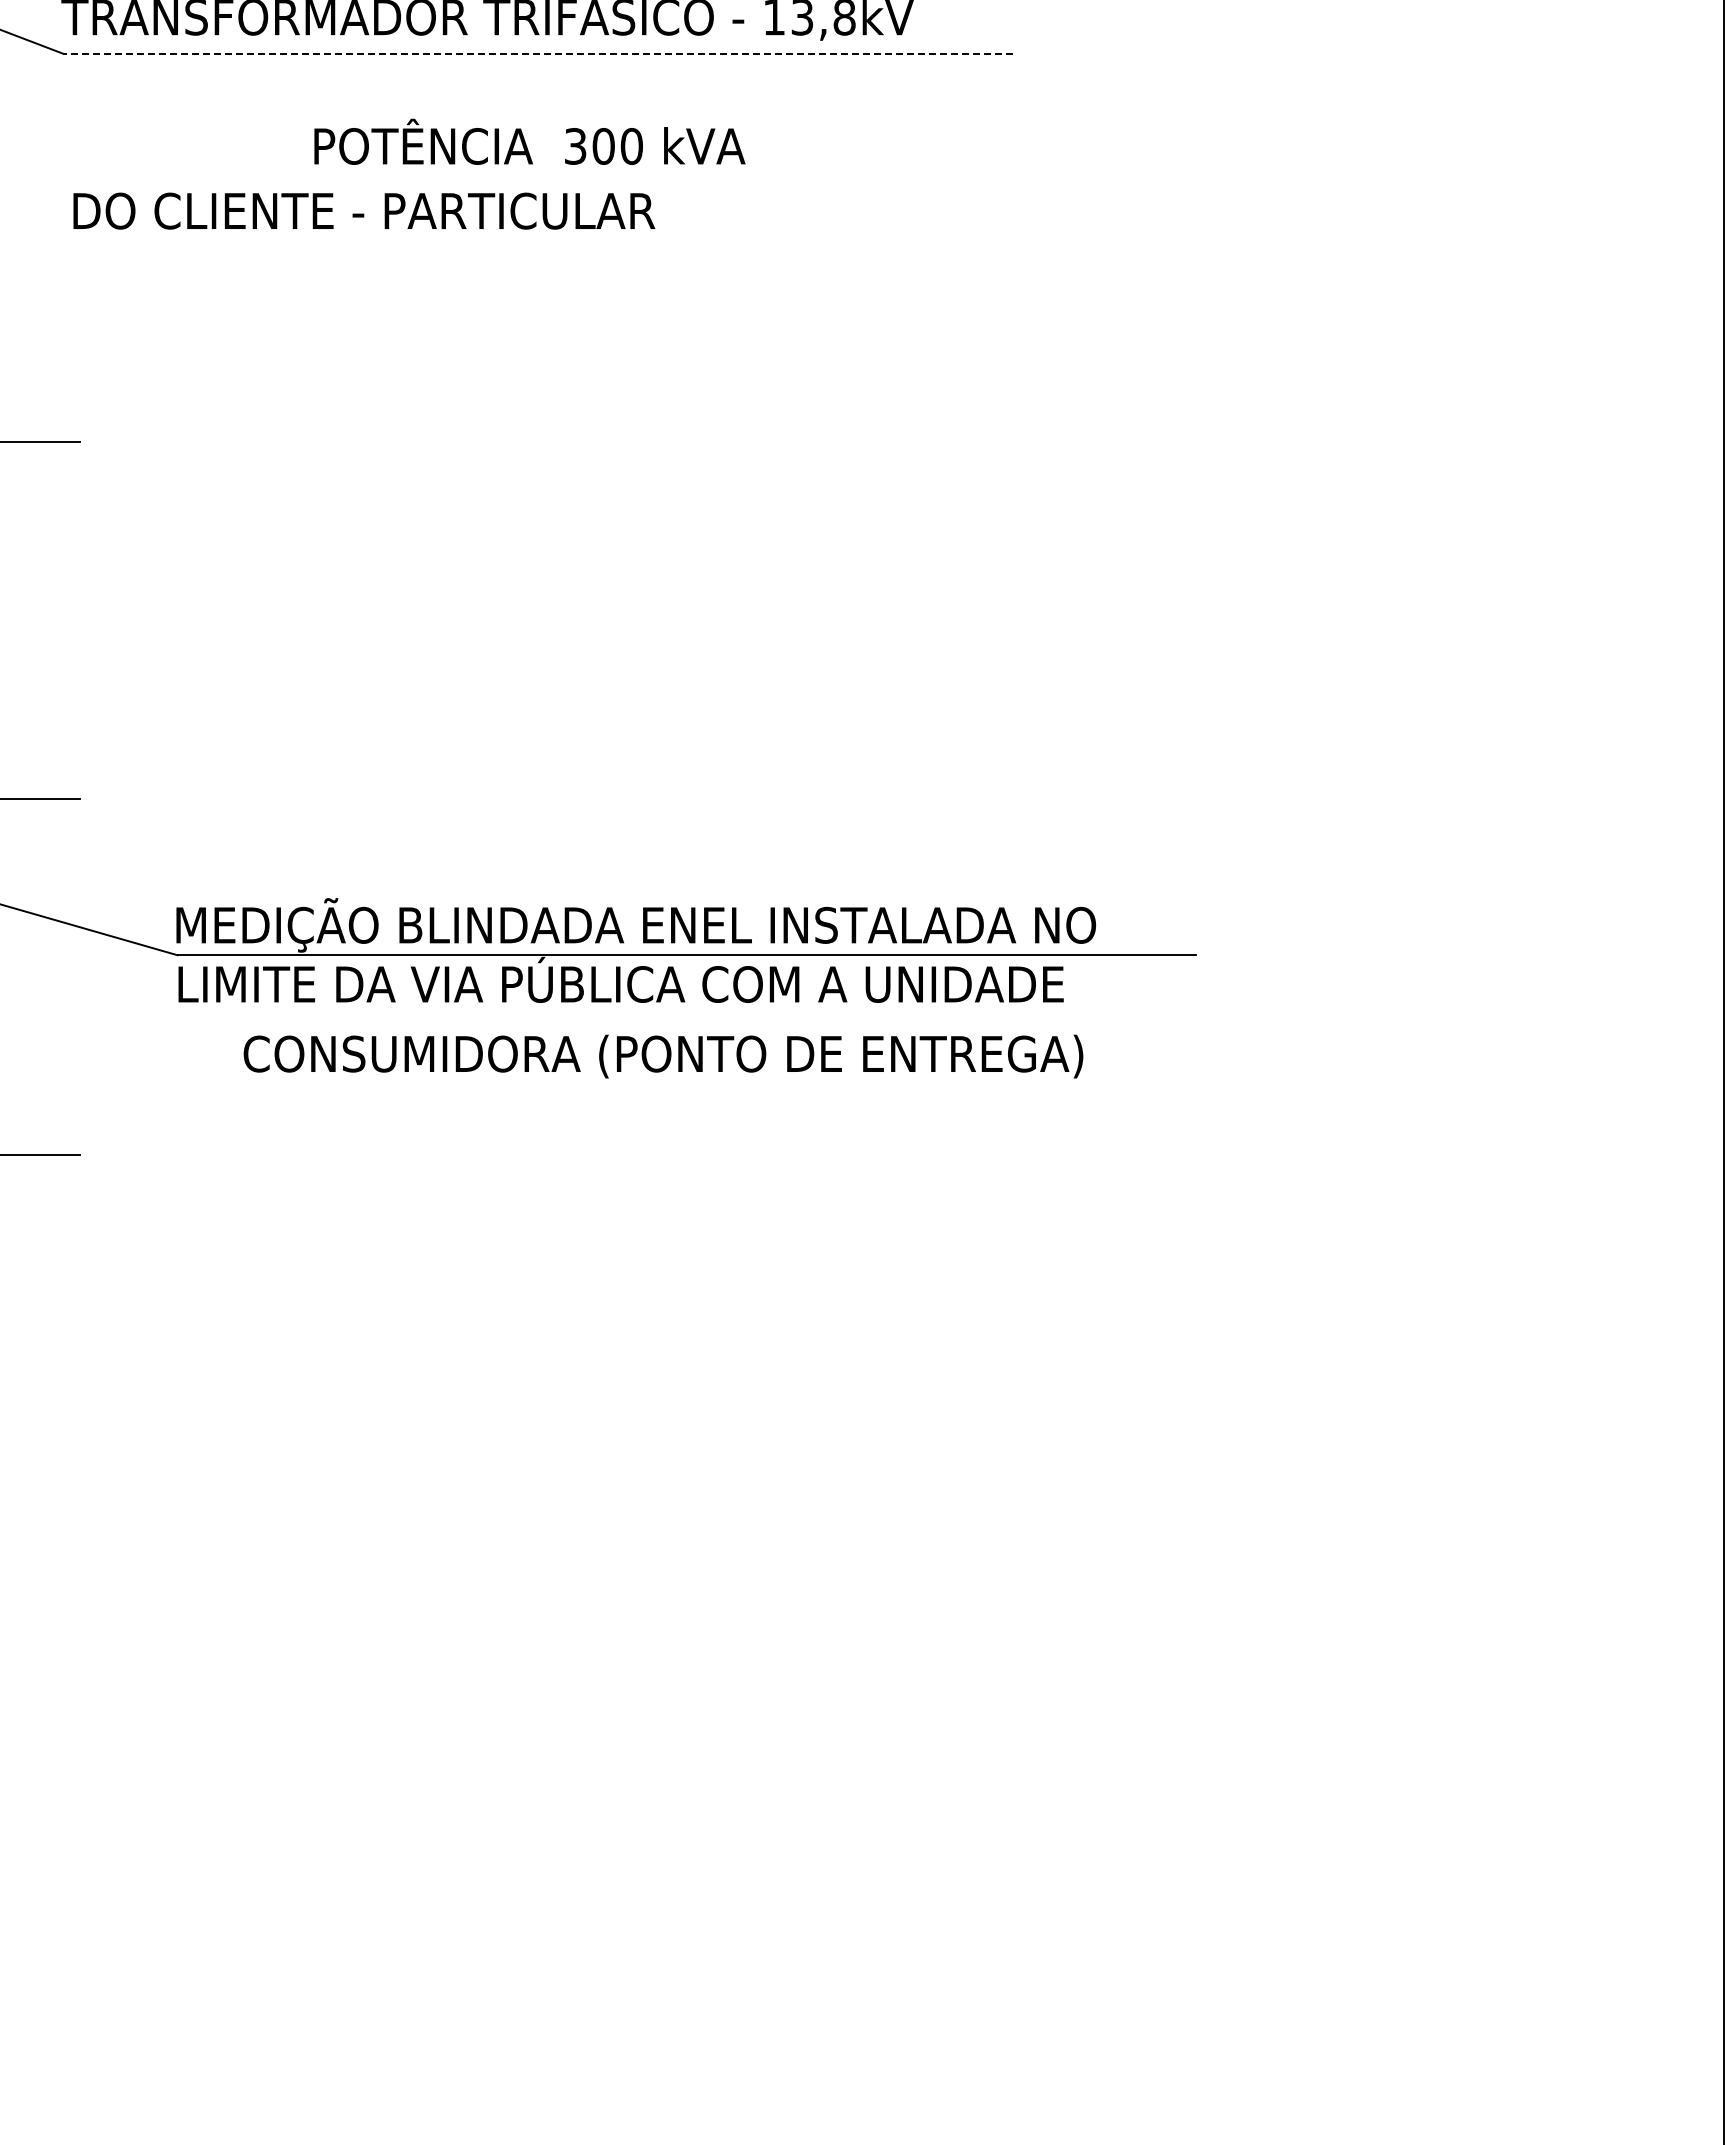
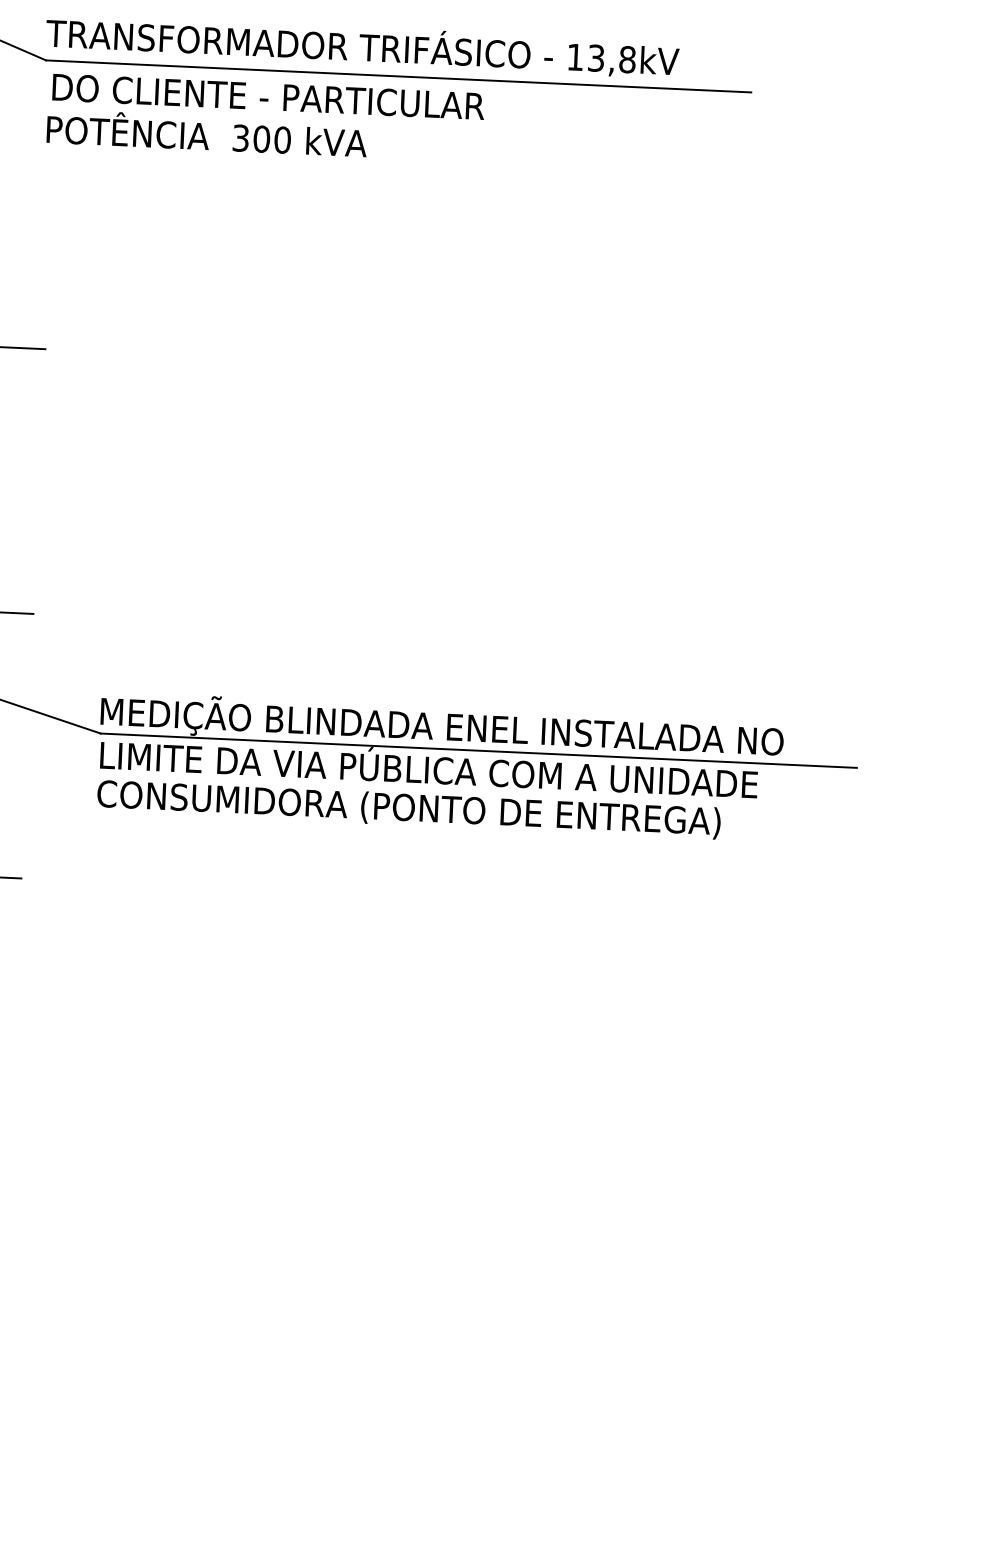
line: (537, 53) -> (398, 76), dashed -> solid
text: (529, 141) -> (206, 133), moved
text: (364, 210) -> (268, 96), moved
text: (663, 1056) -> (408, 809), moved

